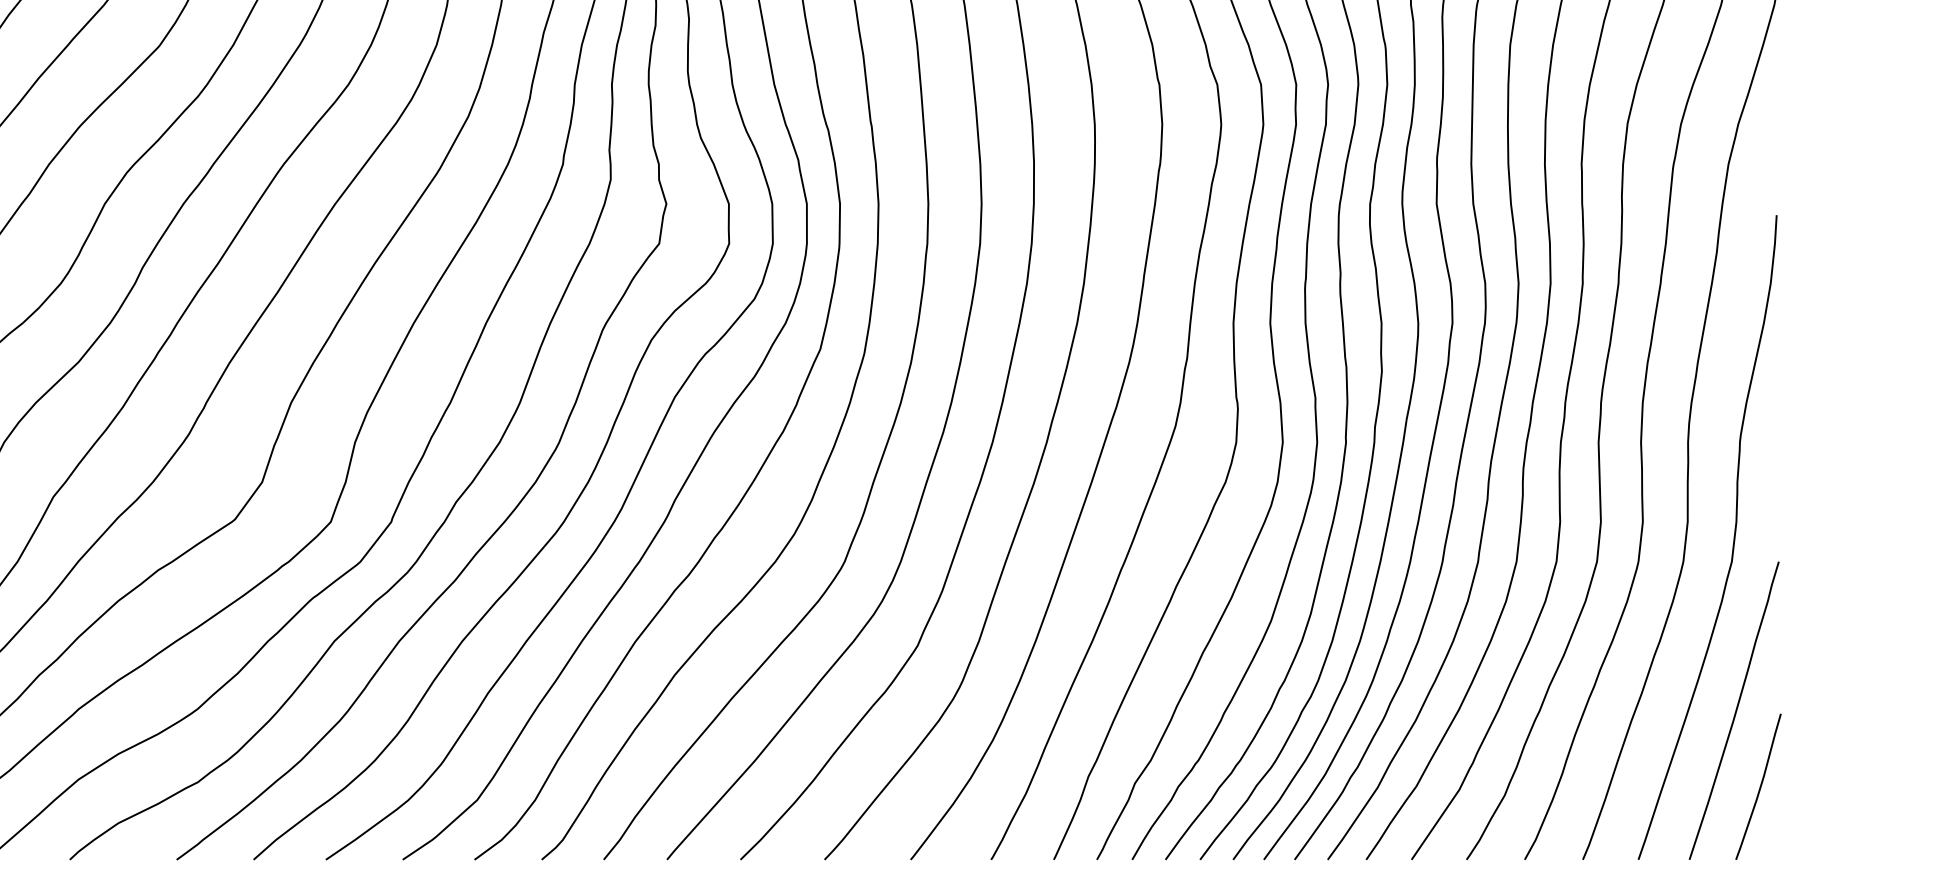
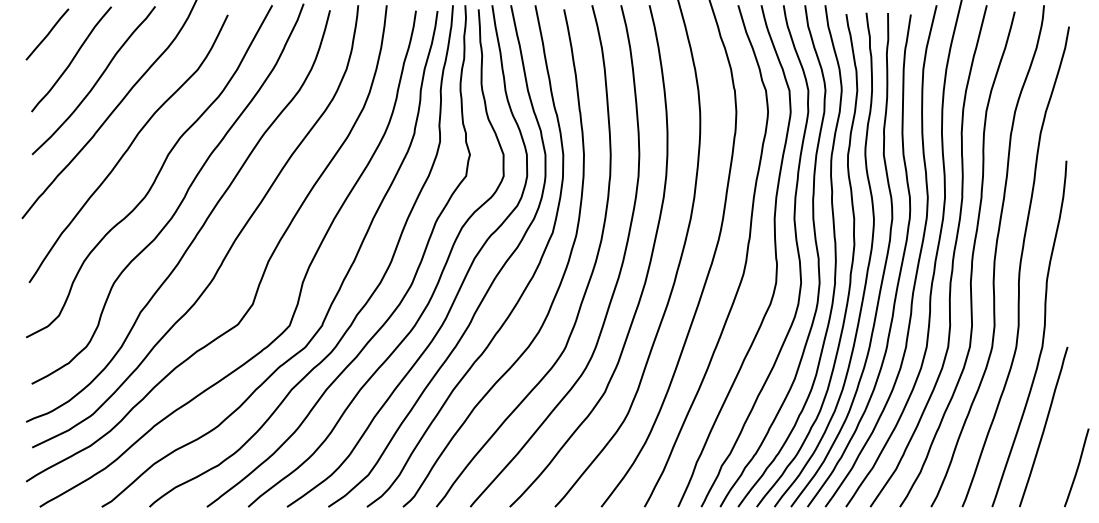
curve: (1759, 786) -> (1077, 467), moved

